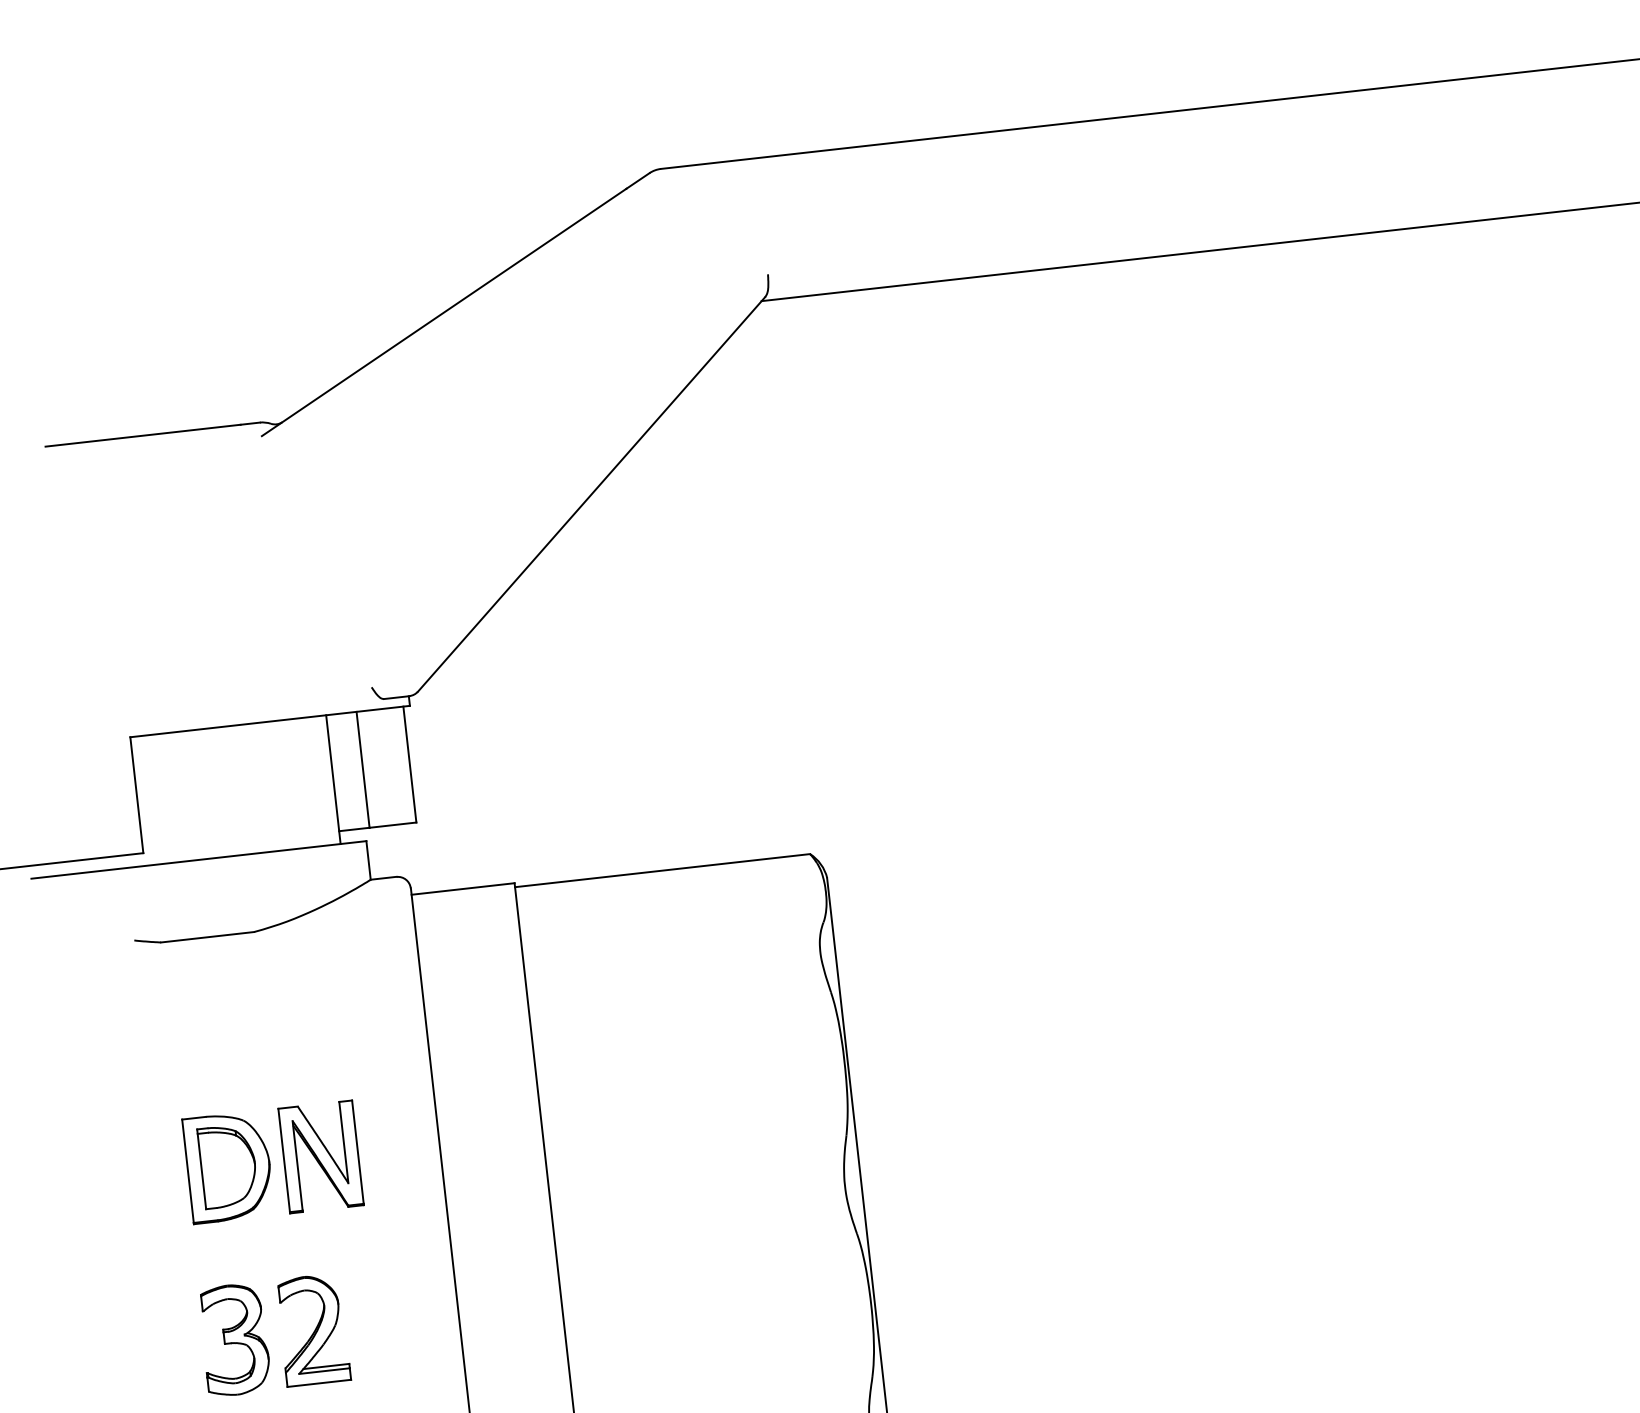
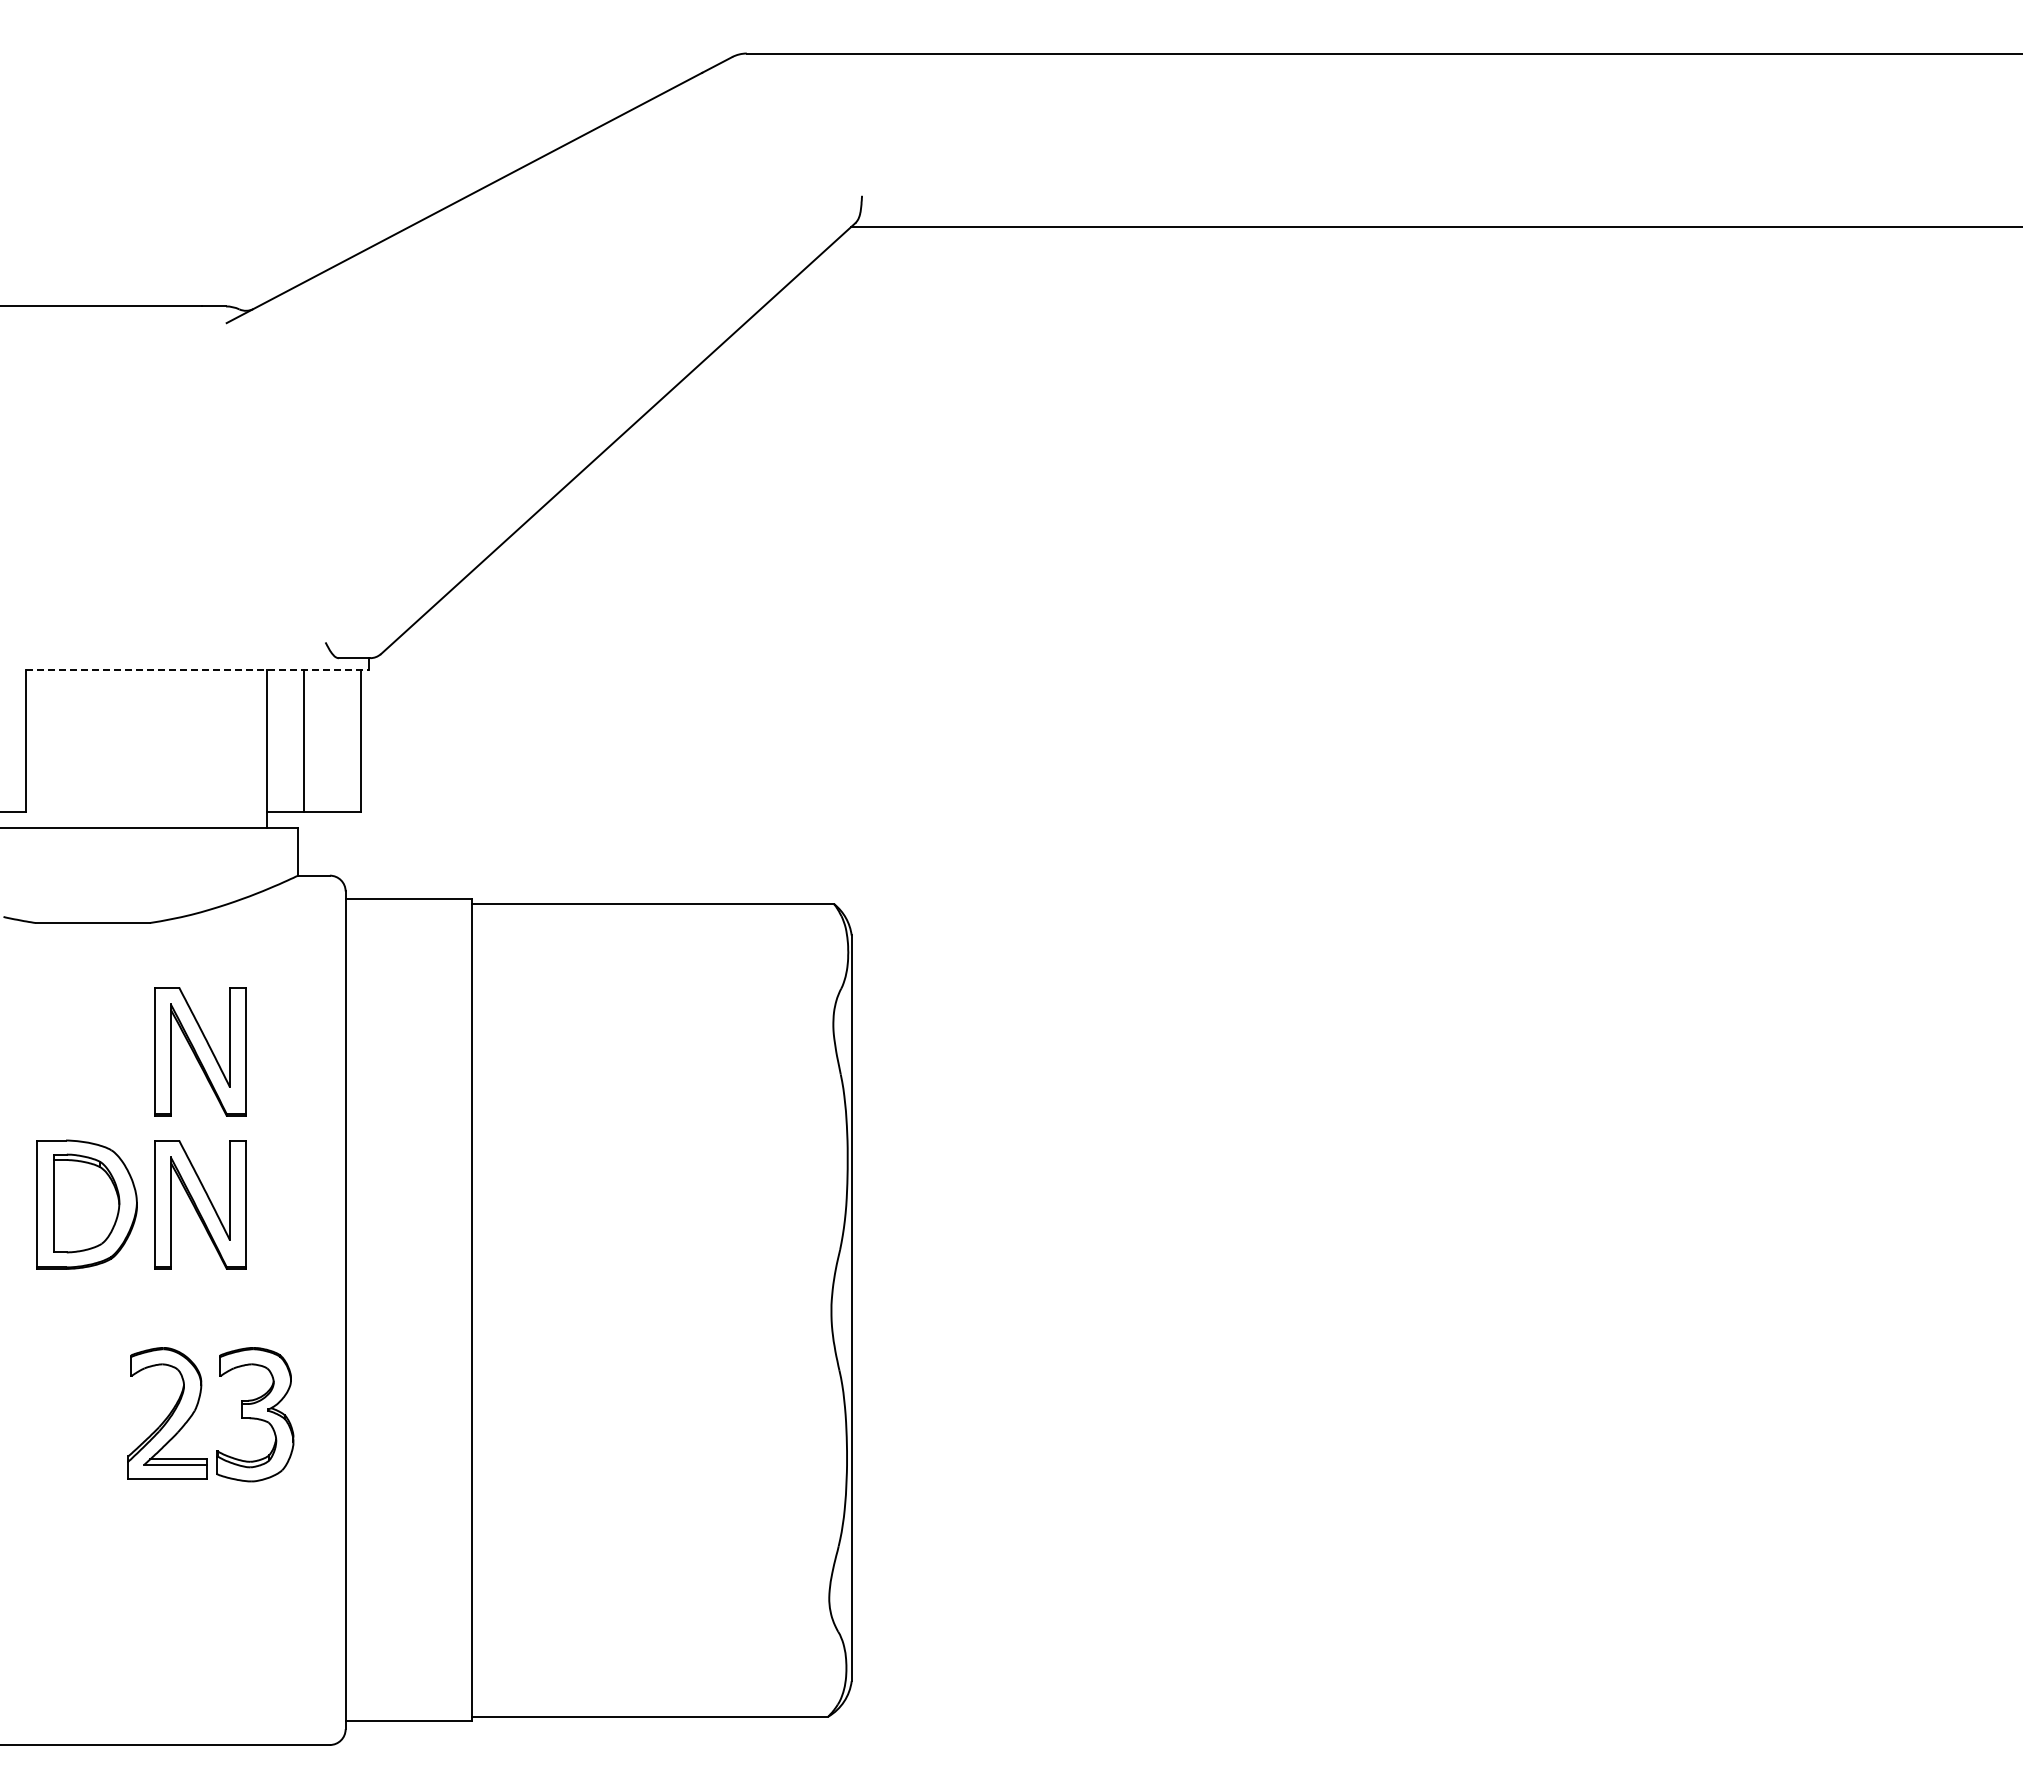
line: (269, 721) -> (197, 670), solid -> dashed
part: (307, 1032) -> (200, 1051), added
part: (235, 1339) -> (255, 1414), moved

